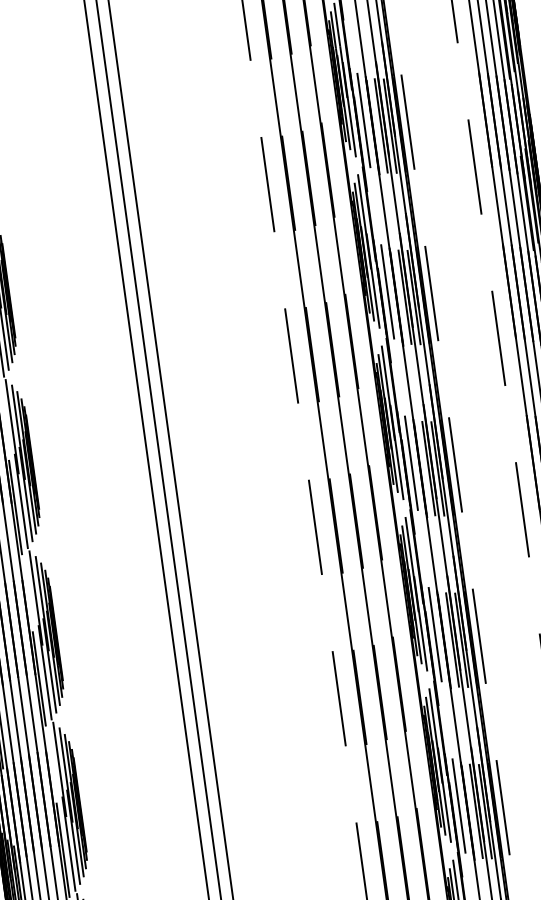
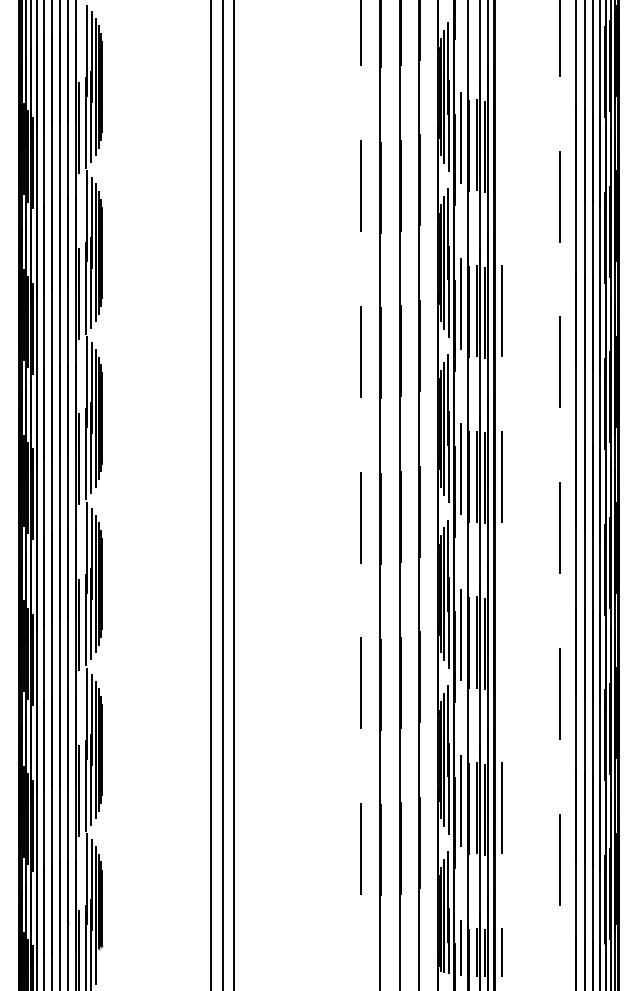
line: (408, 122) -> (502, 145), removed
line: (479, 636) -> (502, 642), removed

